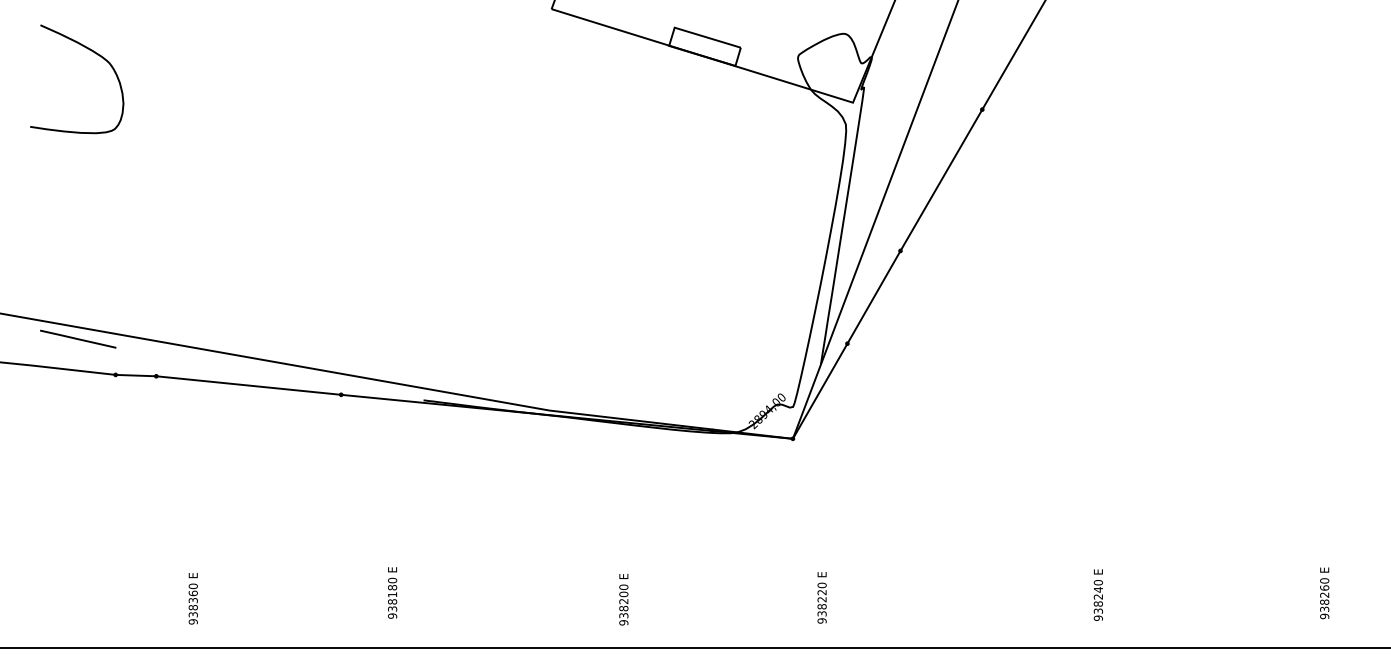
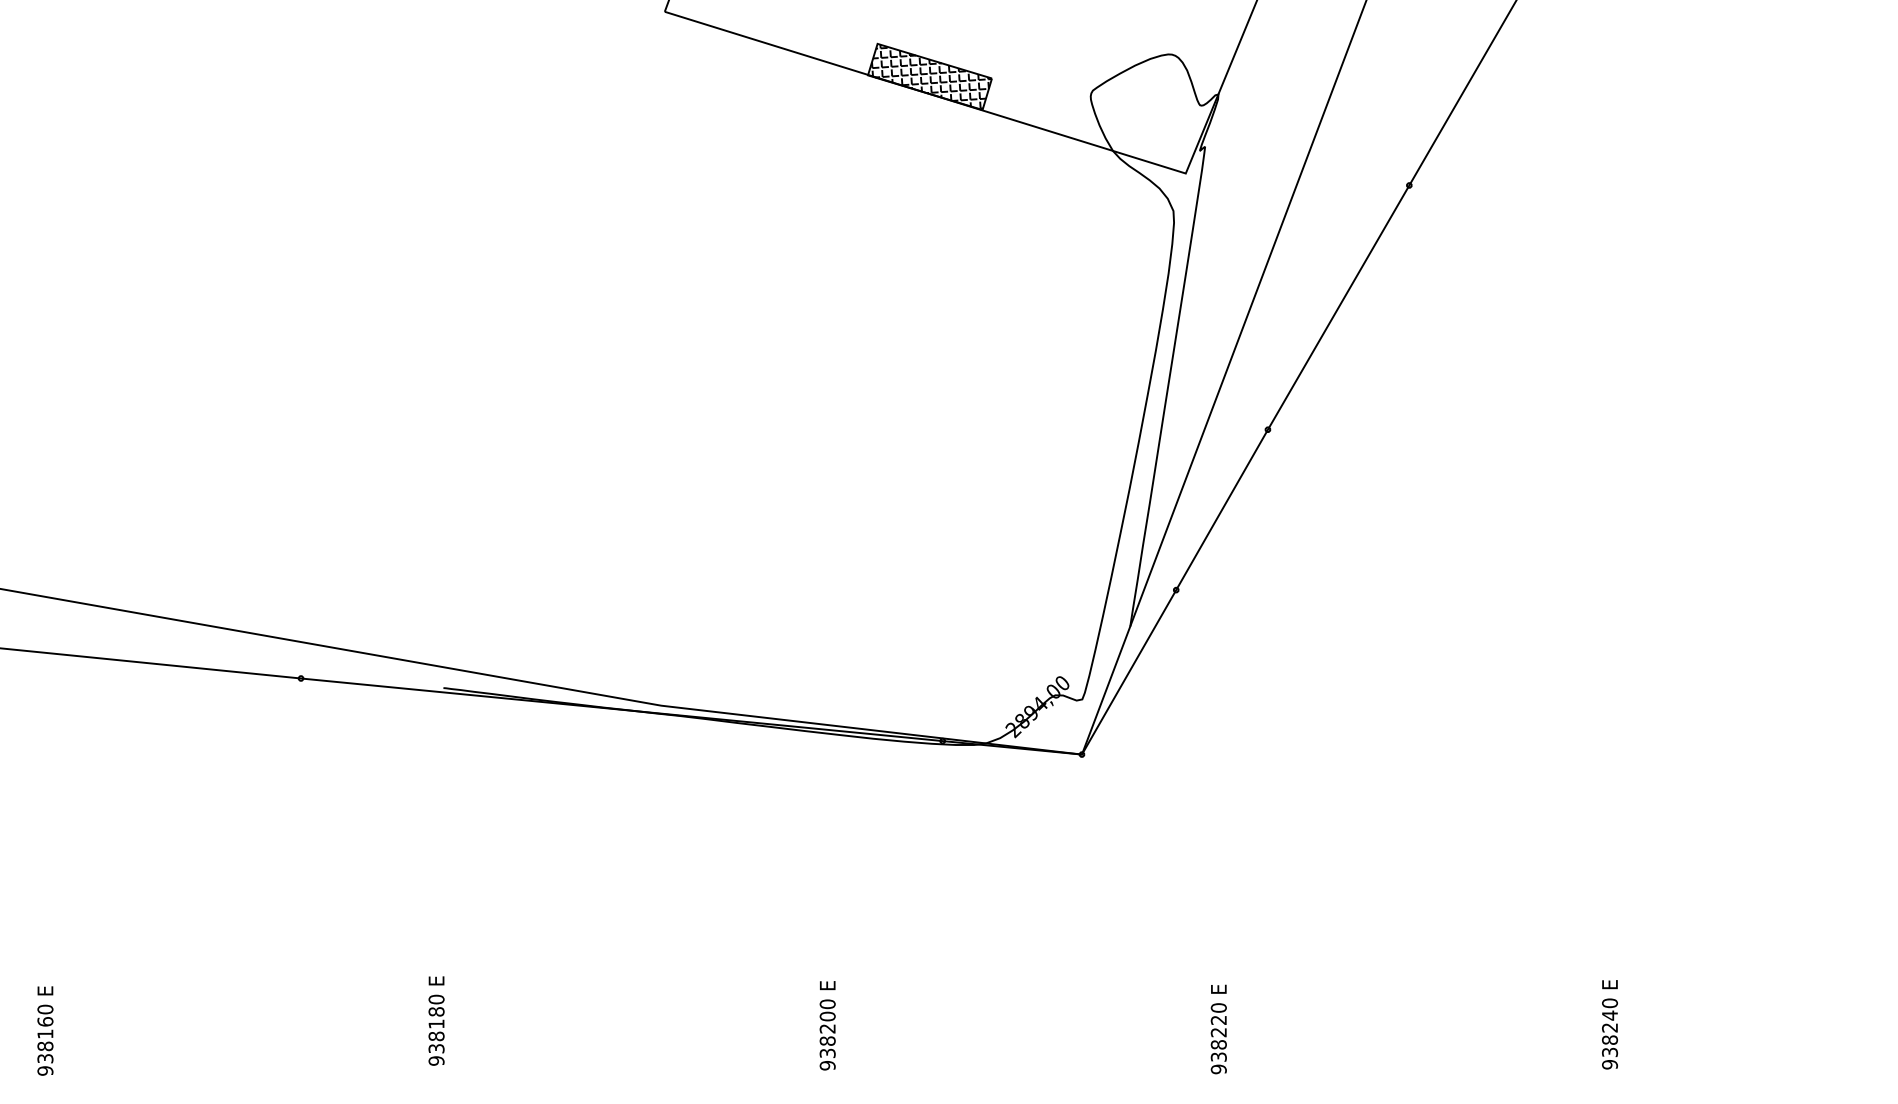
hatch: (705, 46) -> (930, 76), added
text: (392, 592) -> (436, 1020), moved
text: (821, 597) -> (1217, 1028), moved
text: (623, 599) -> (827, 1025), moved
text: (192, 600) -> (44, 1034), 938360 -> 938160

